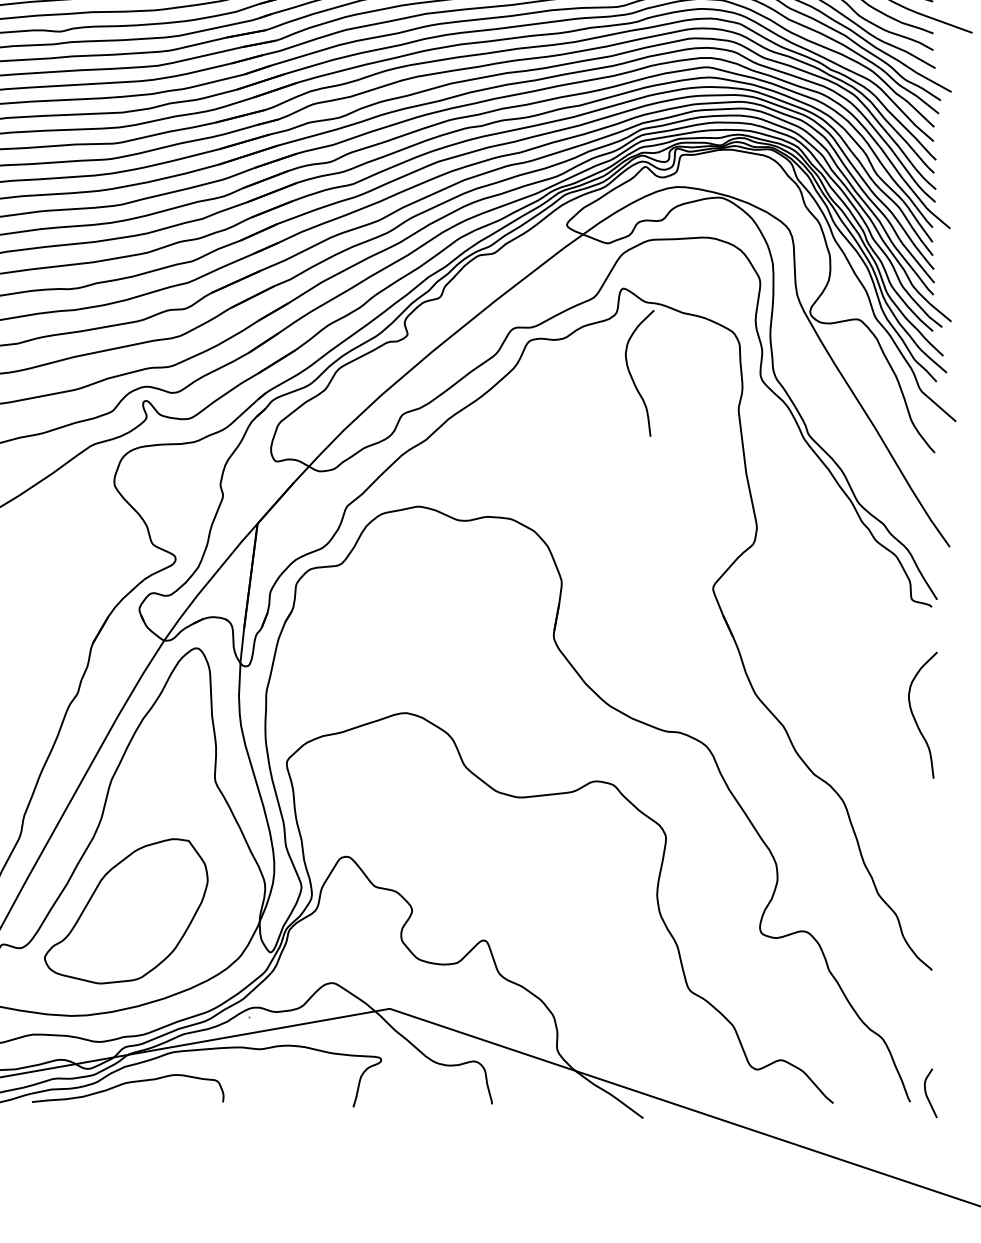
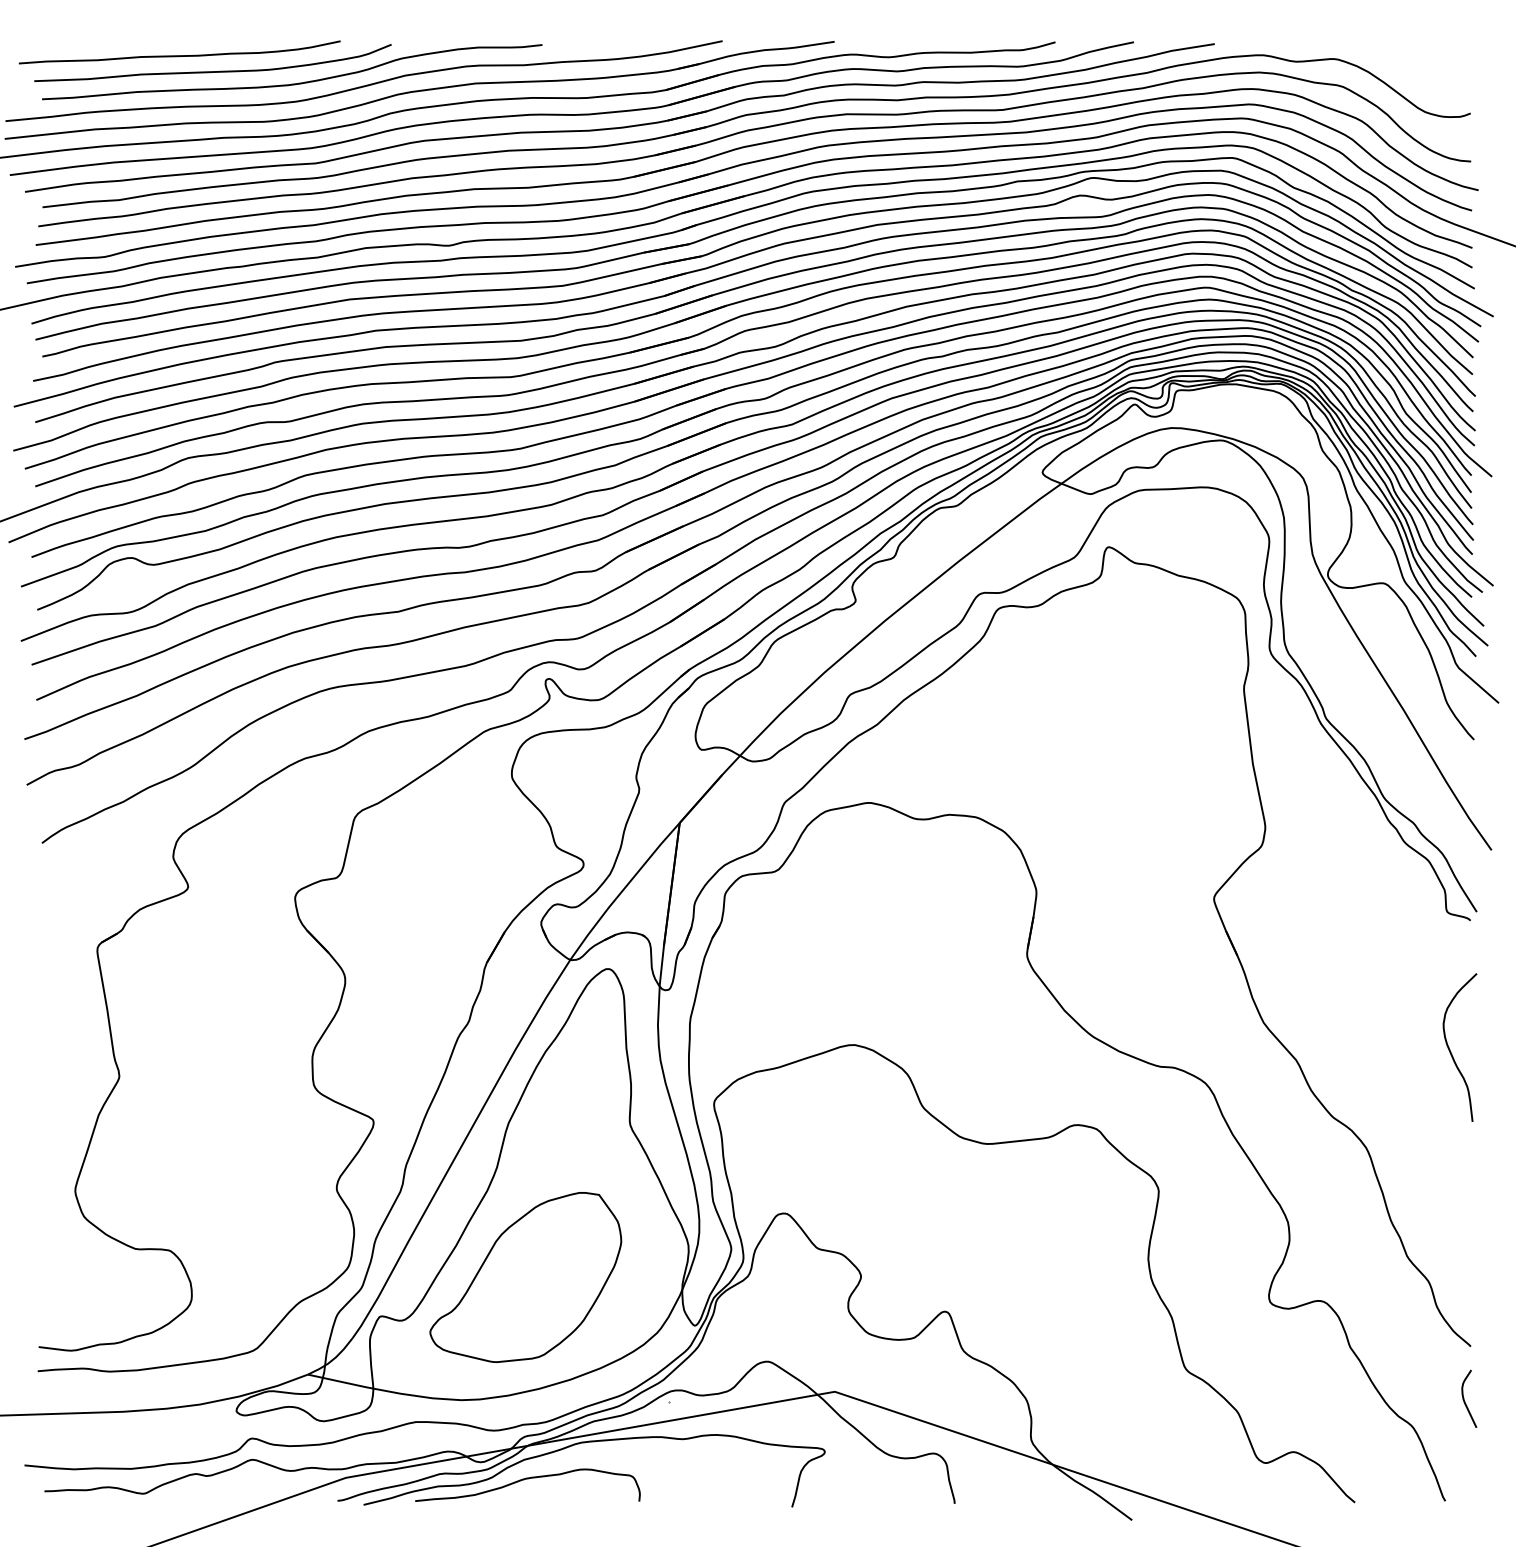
curve: (632, 376) -> (1119, 650), removed
curve: (926, 1092) -> (1464, 1398), moved

